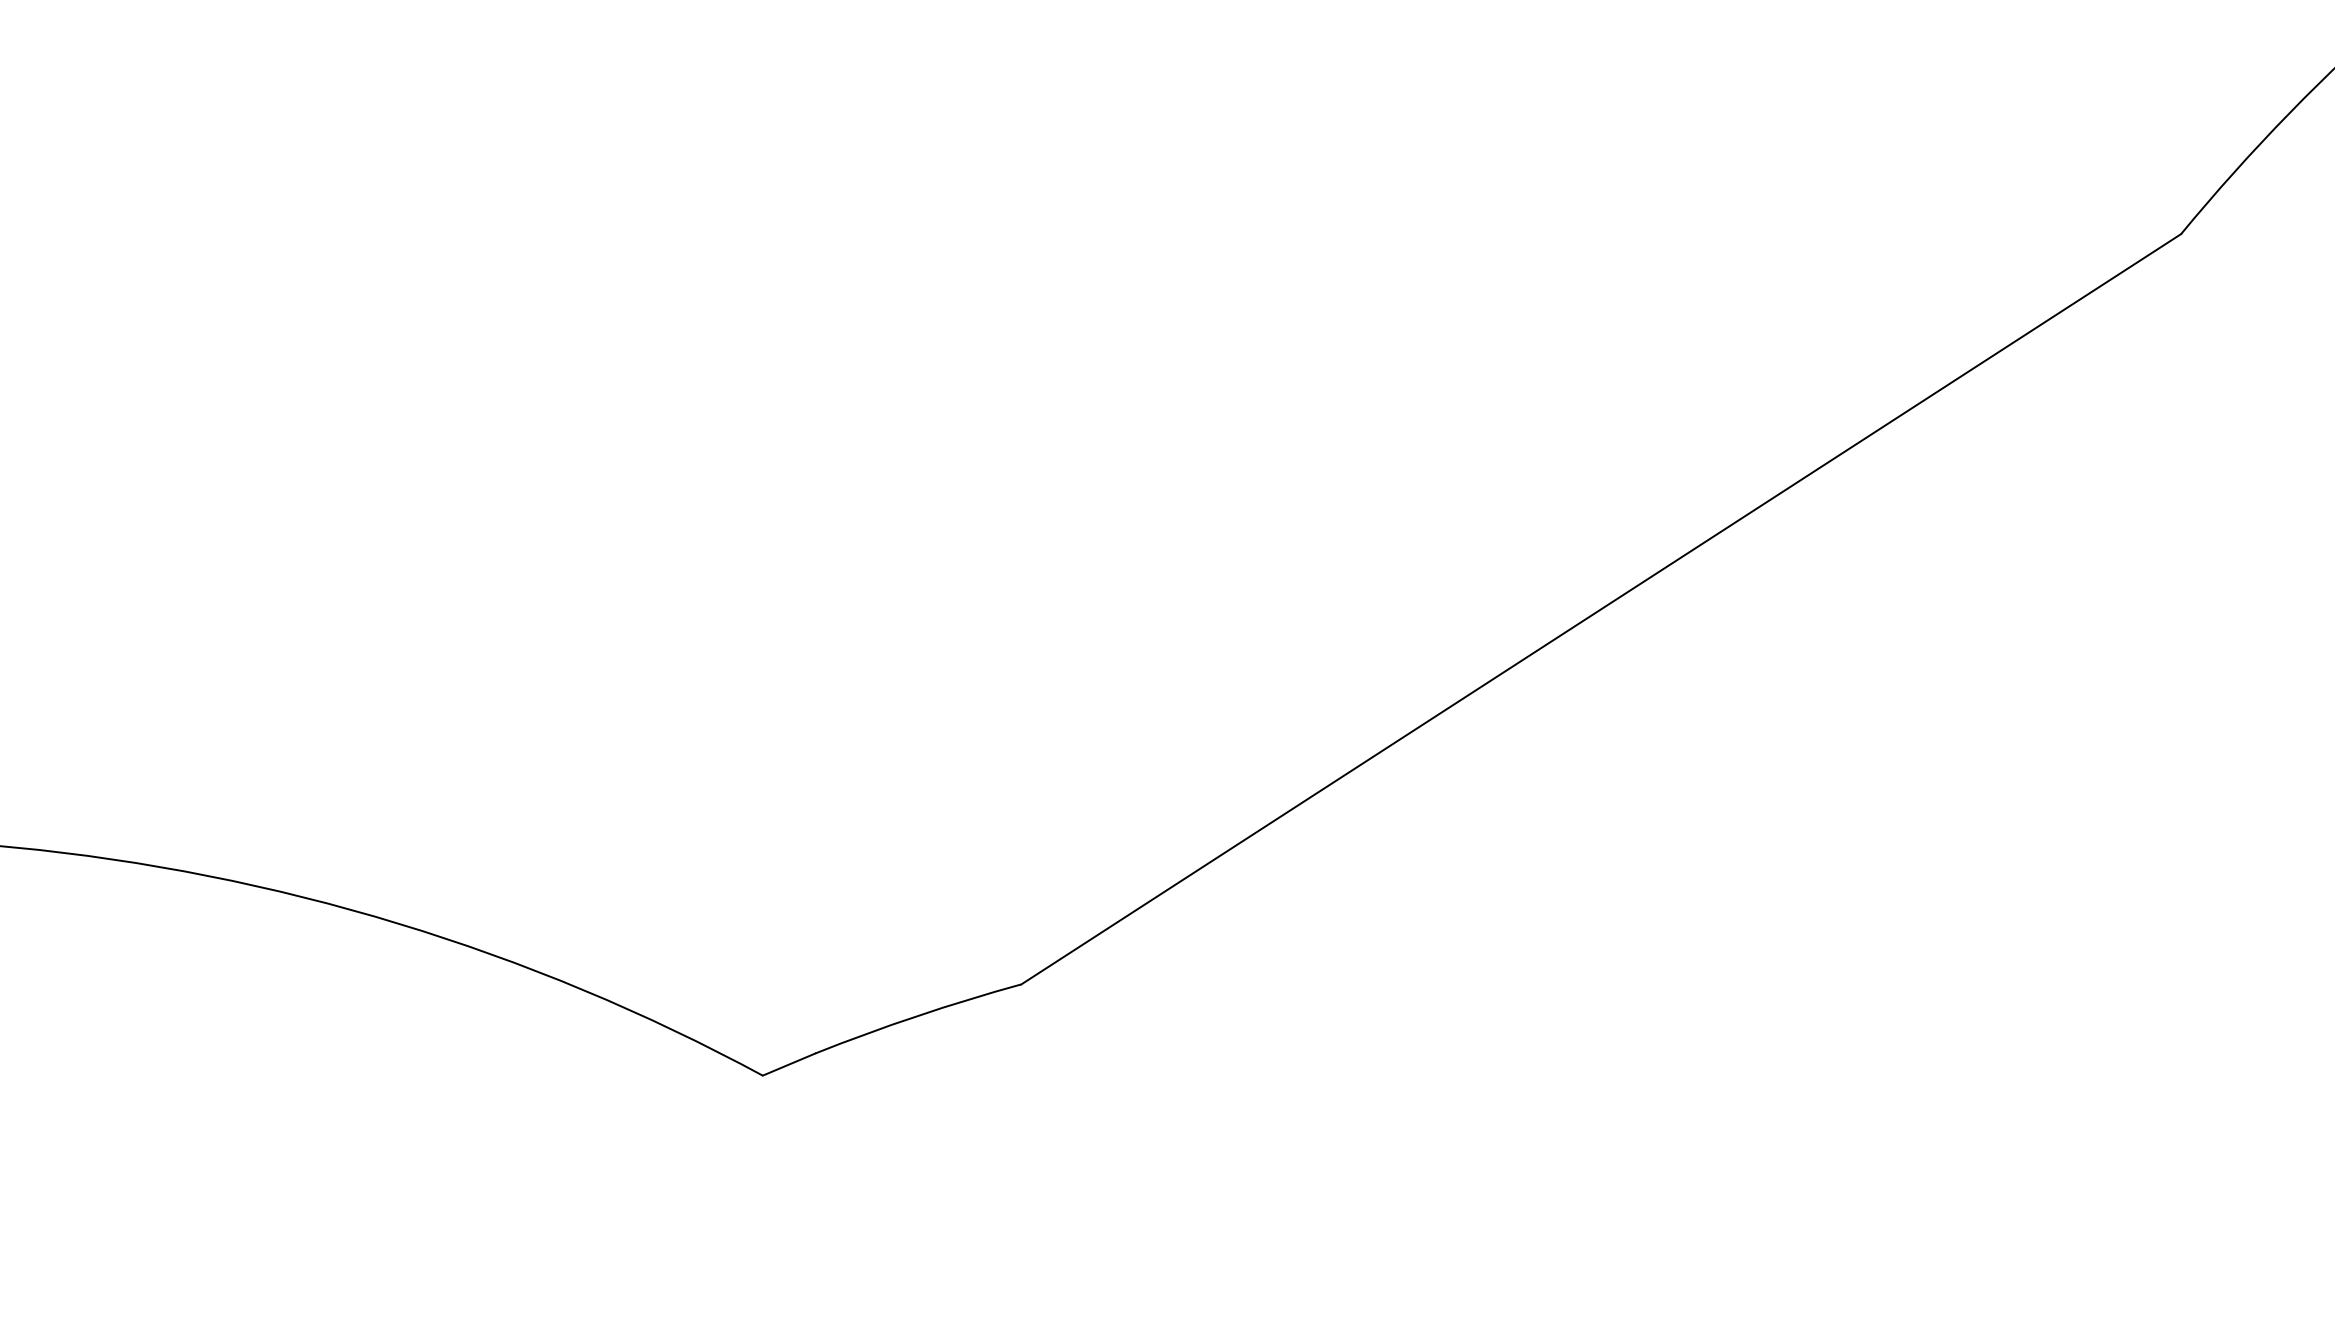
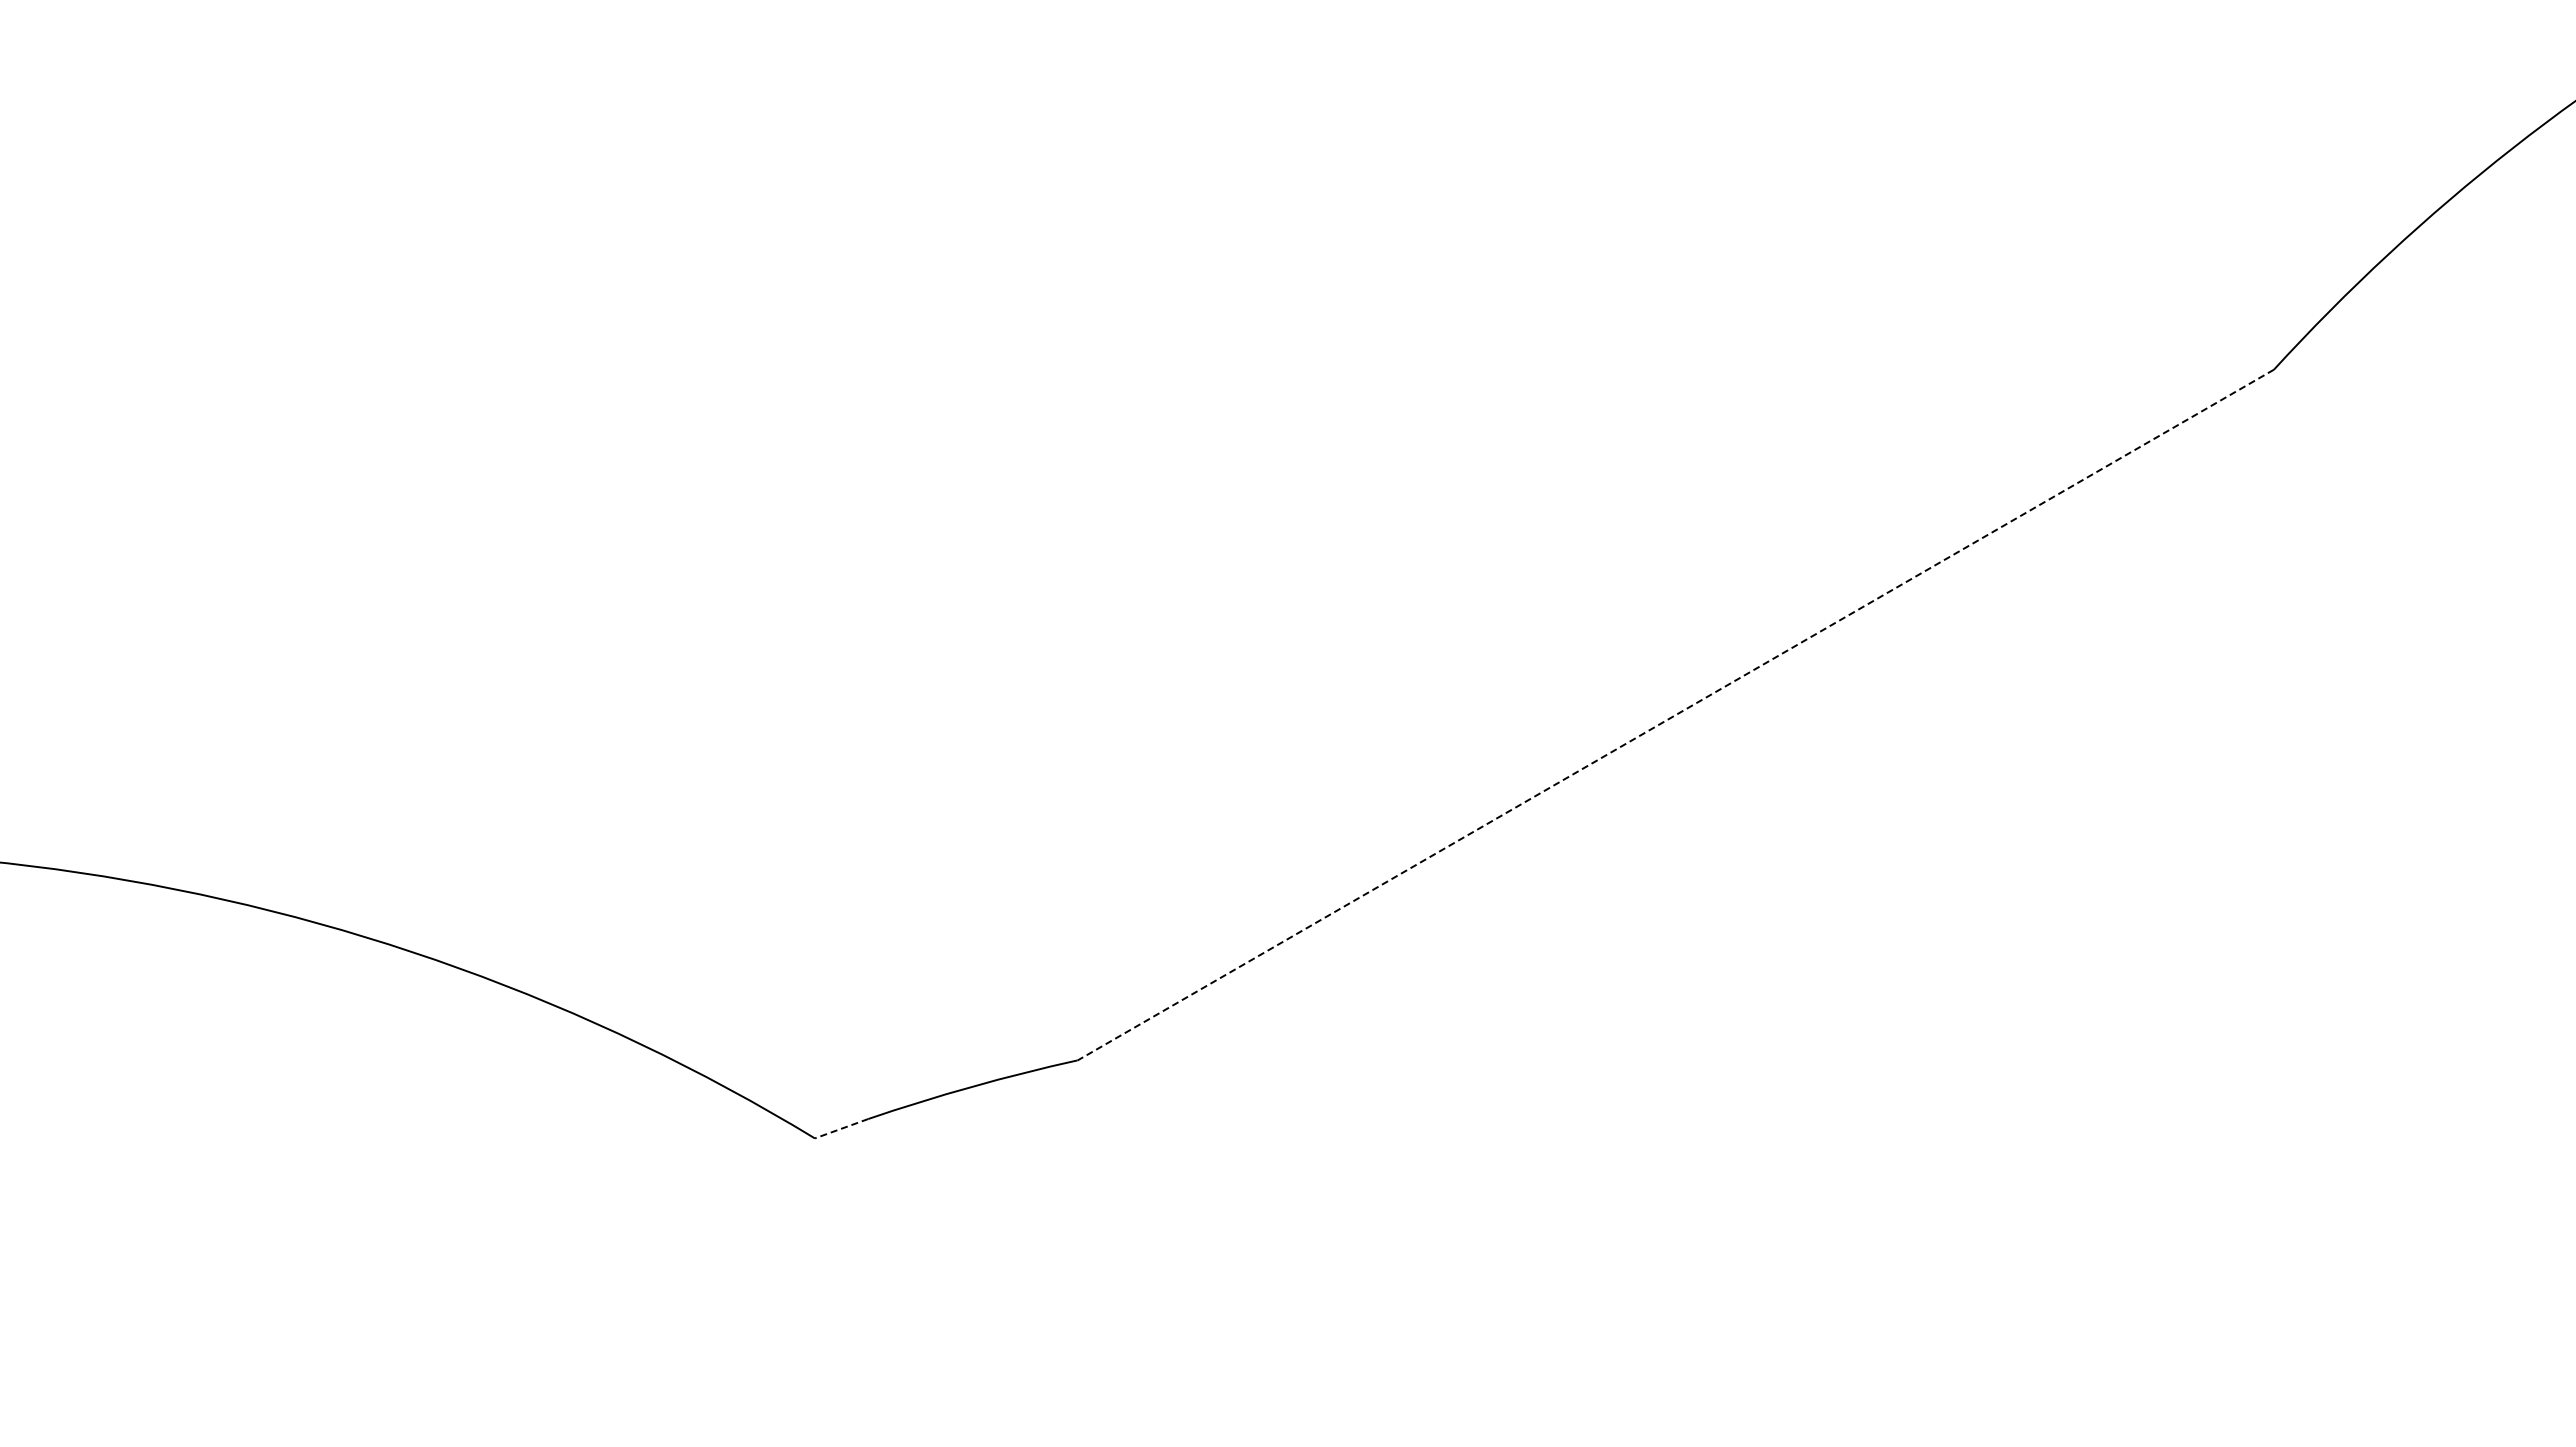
line: (1600, 609) -> (1675, 715), solid -> dashed
line: (788, 1064) -> (841, 1128), solid -> dashed

